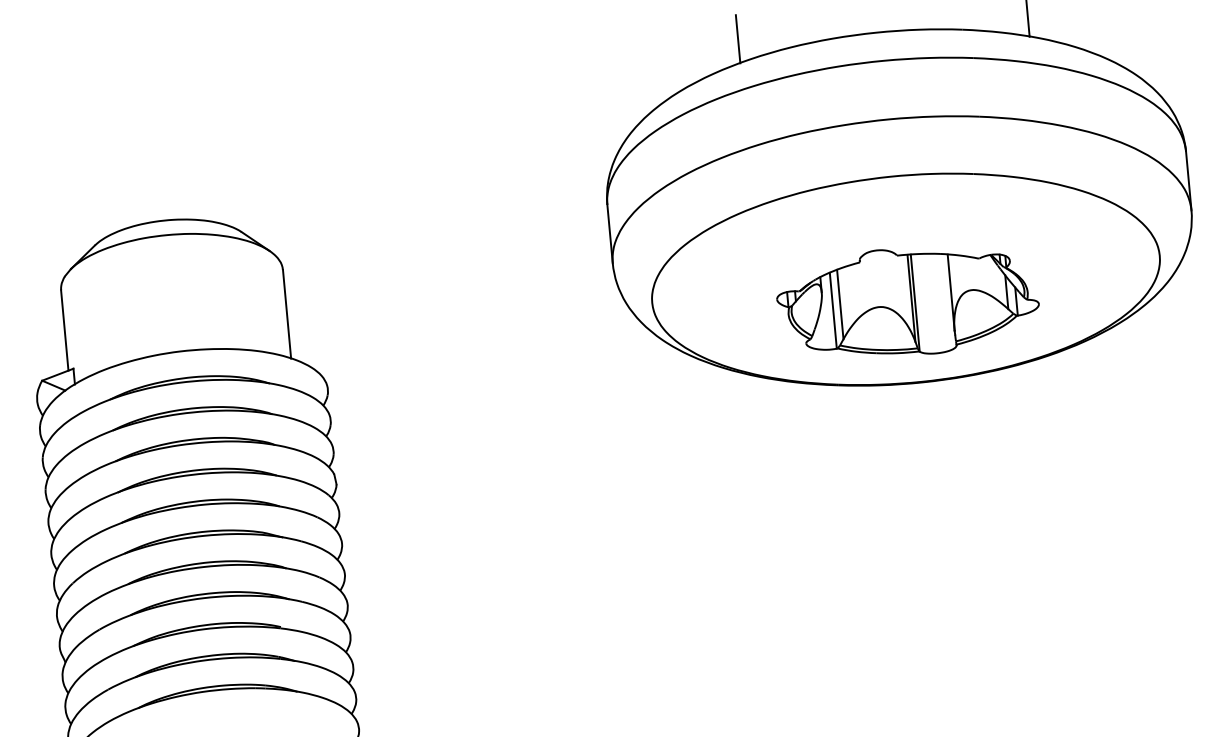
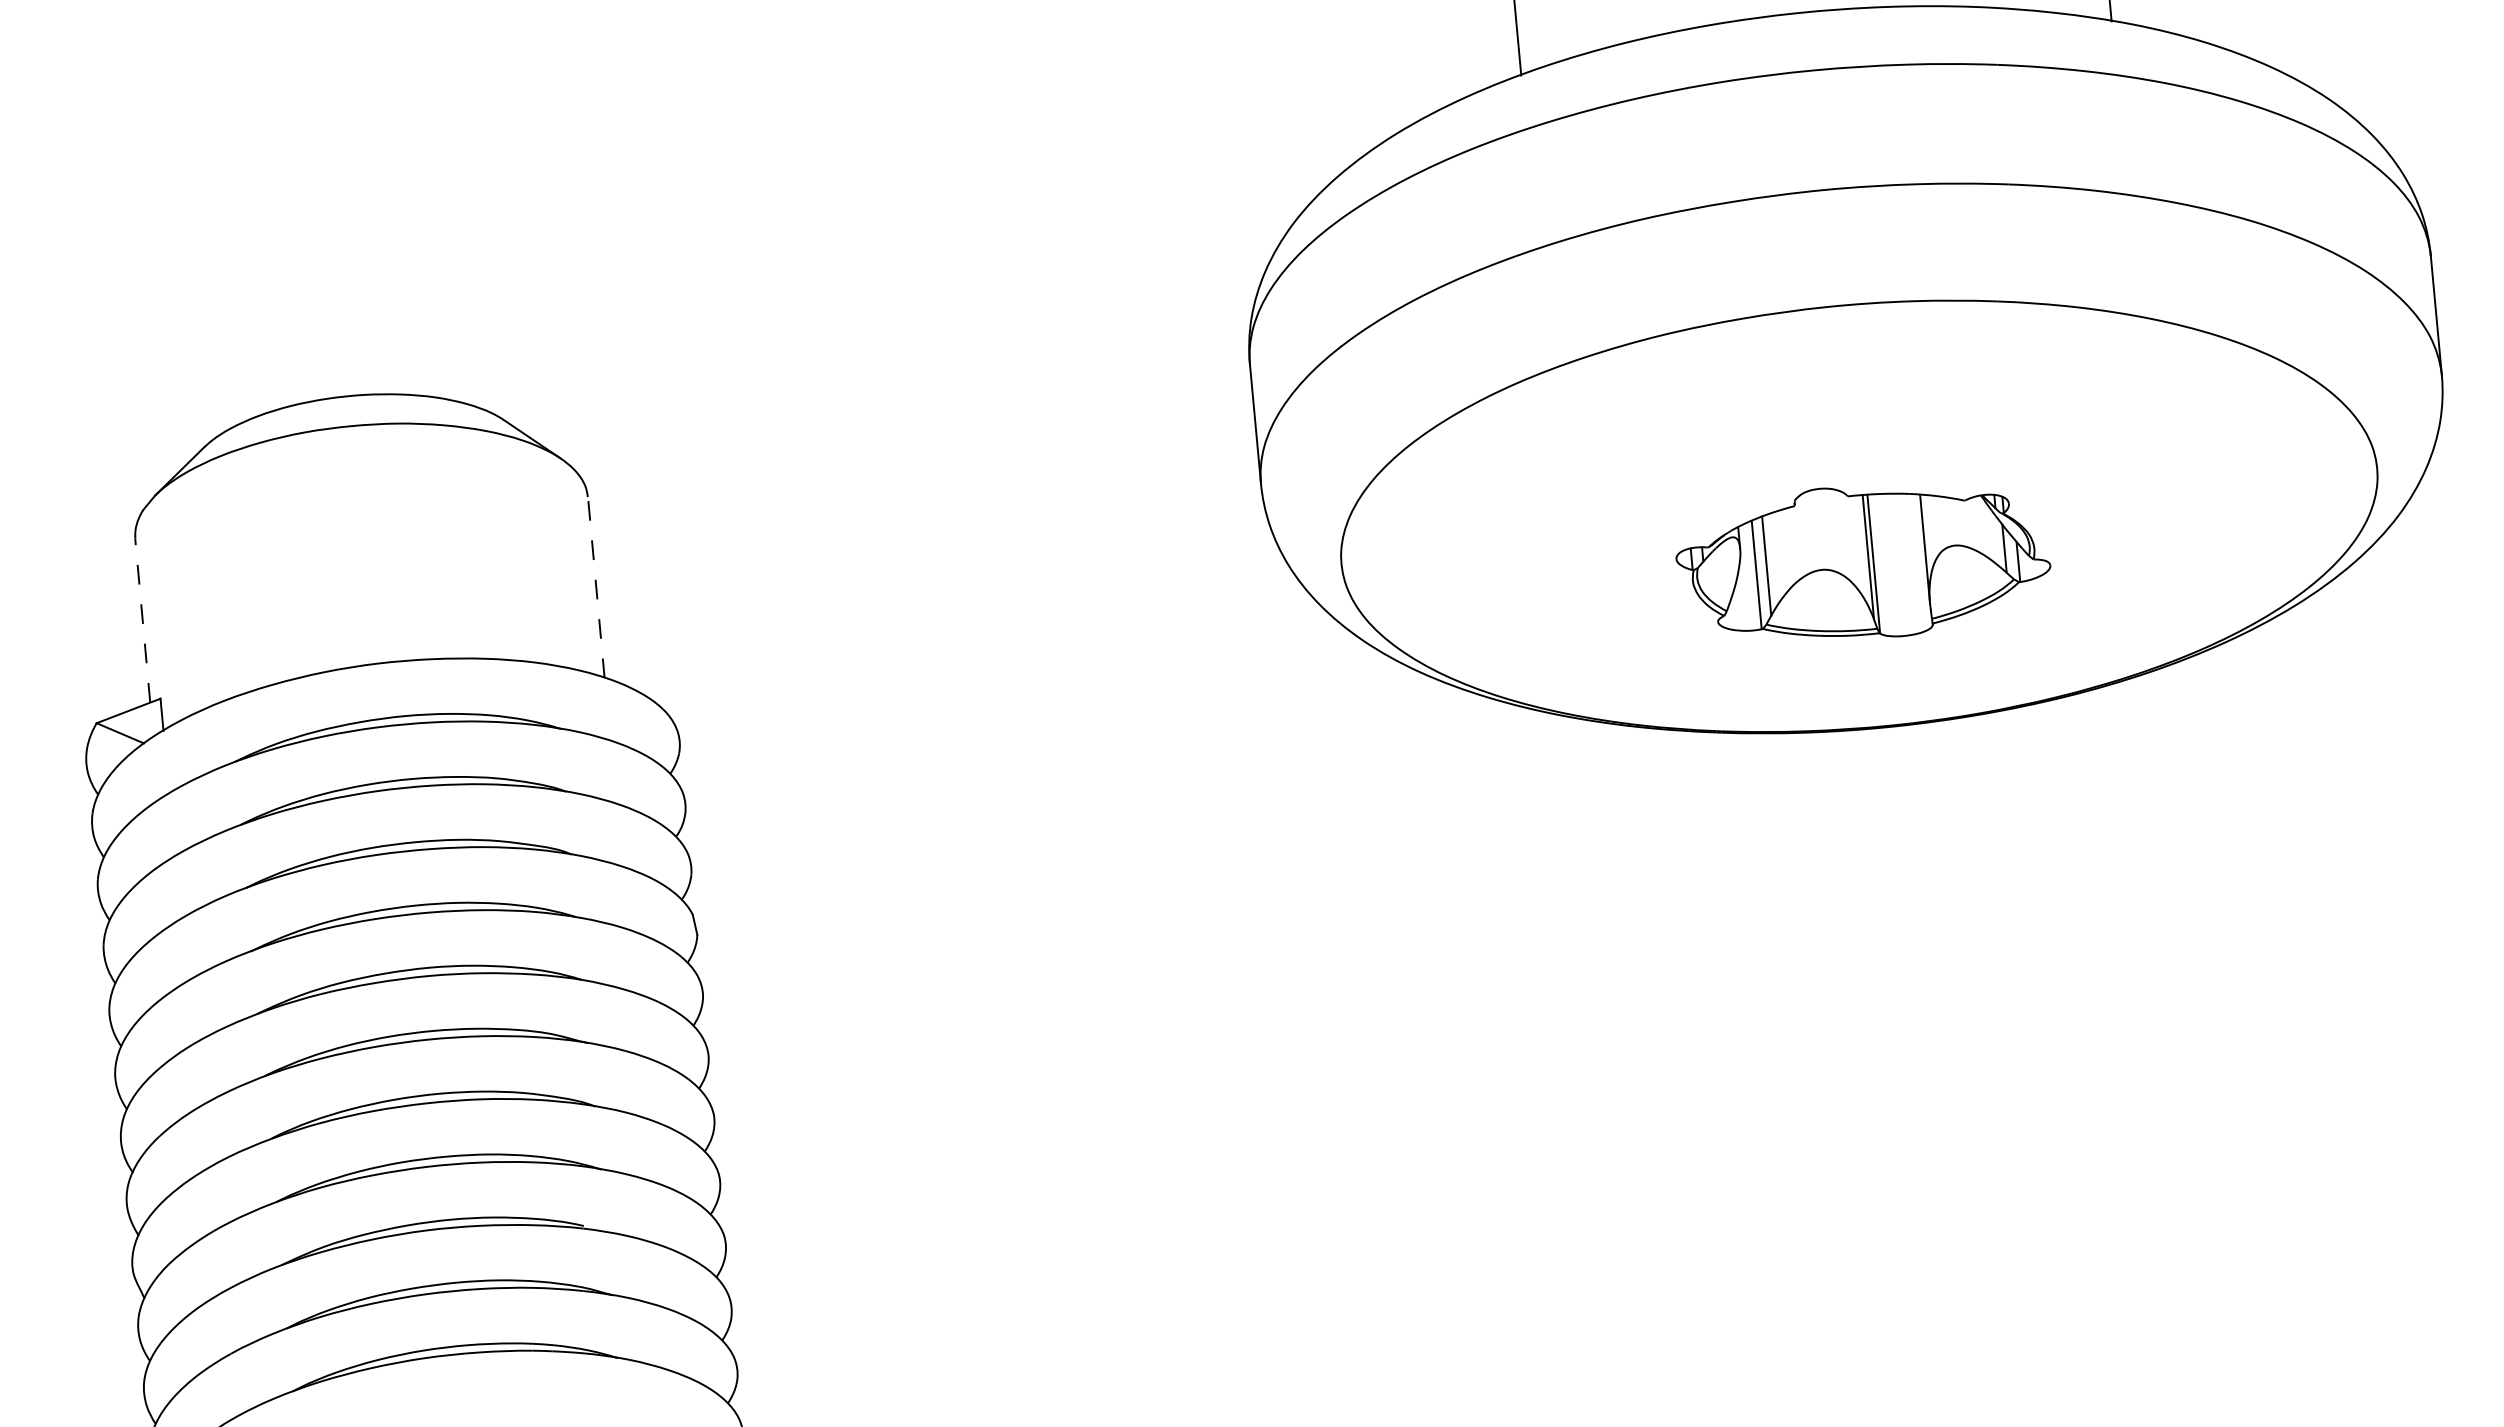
part: (907, 301) -> (1862, 561), size x0.7
line: (287, 314) -> (597, 588), solid -> dashed
line: (64, 329) -> (142, 618), solid -> dashed

